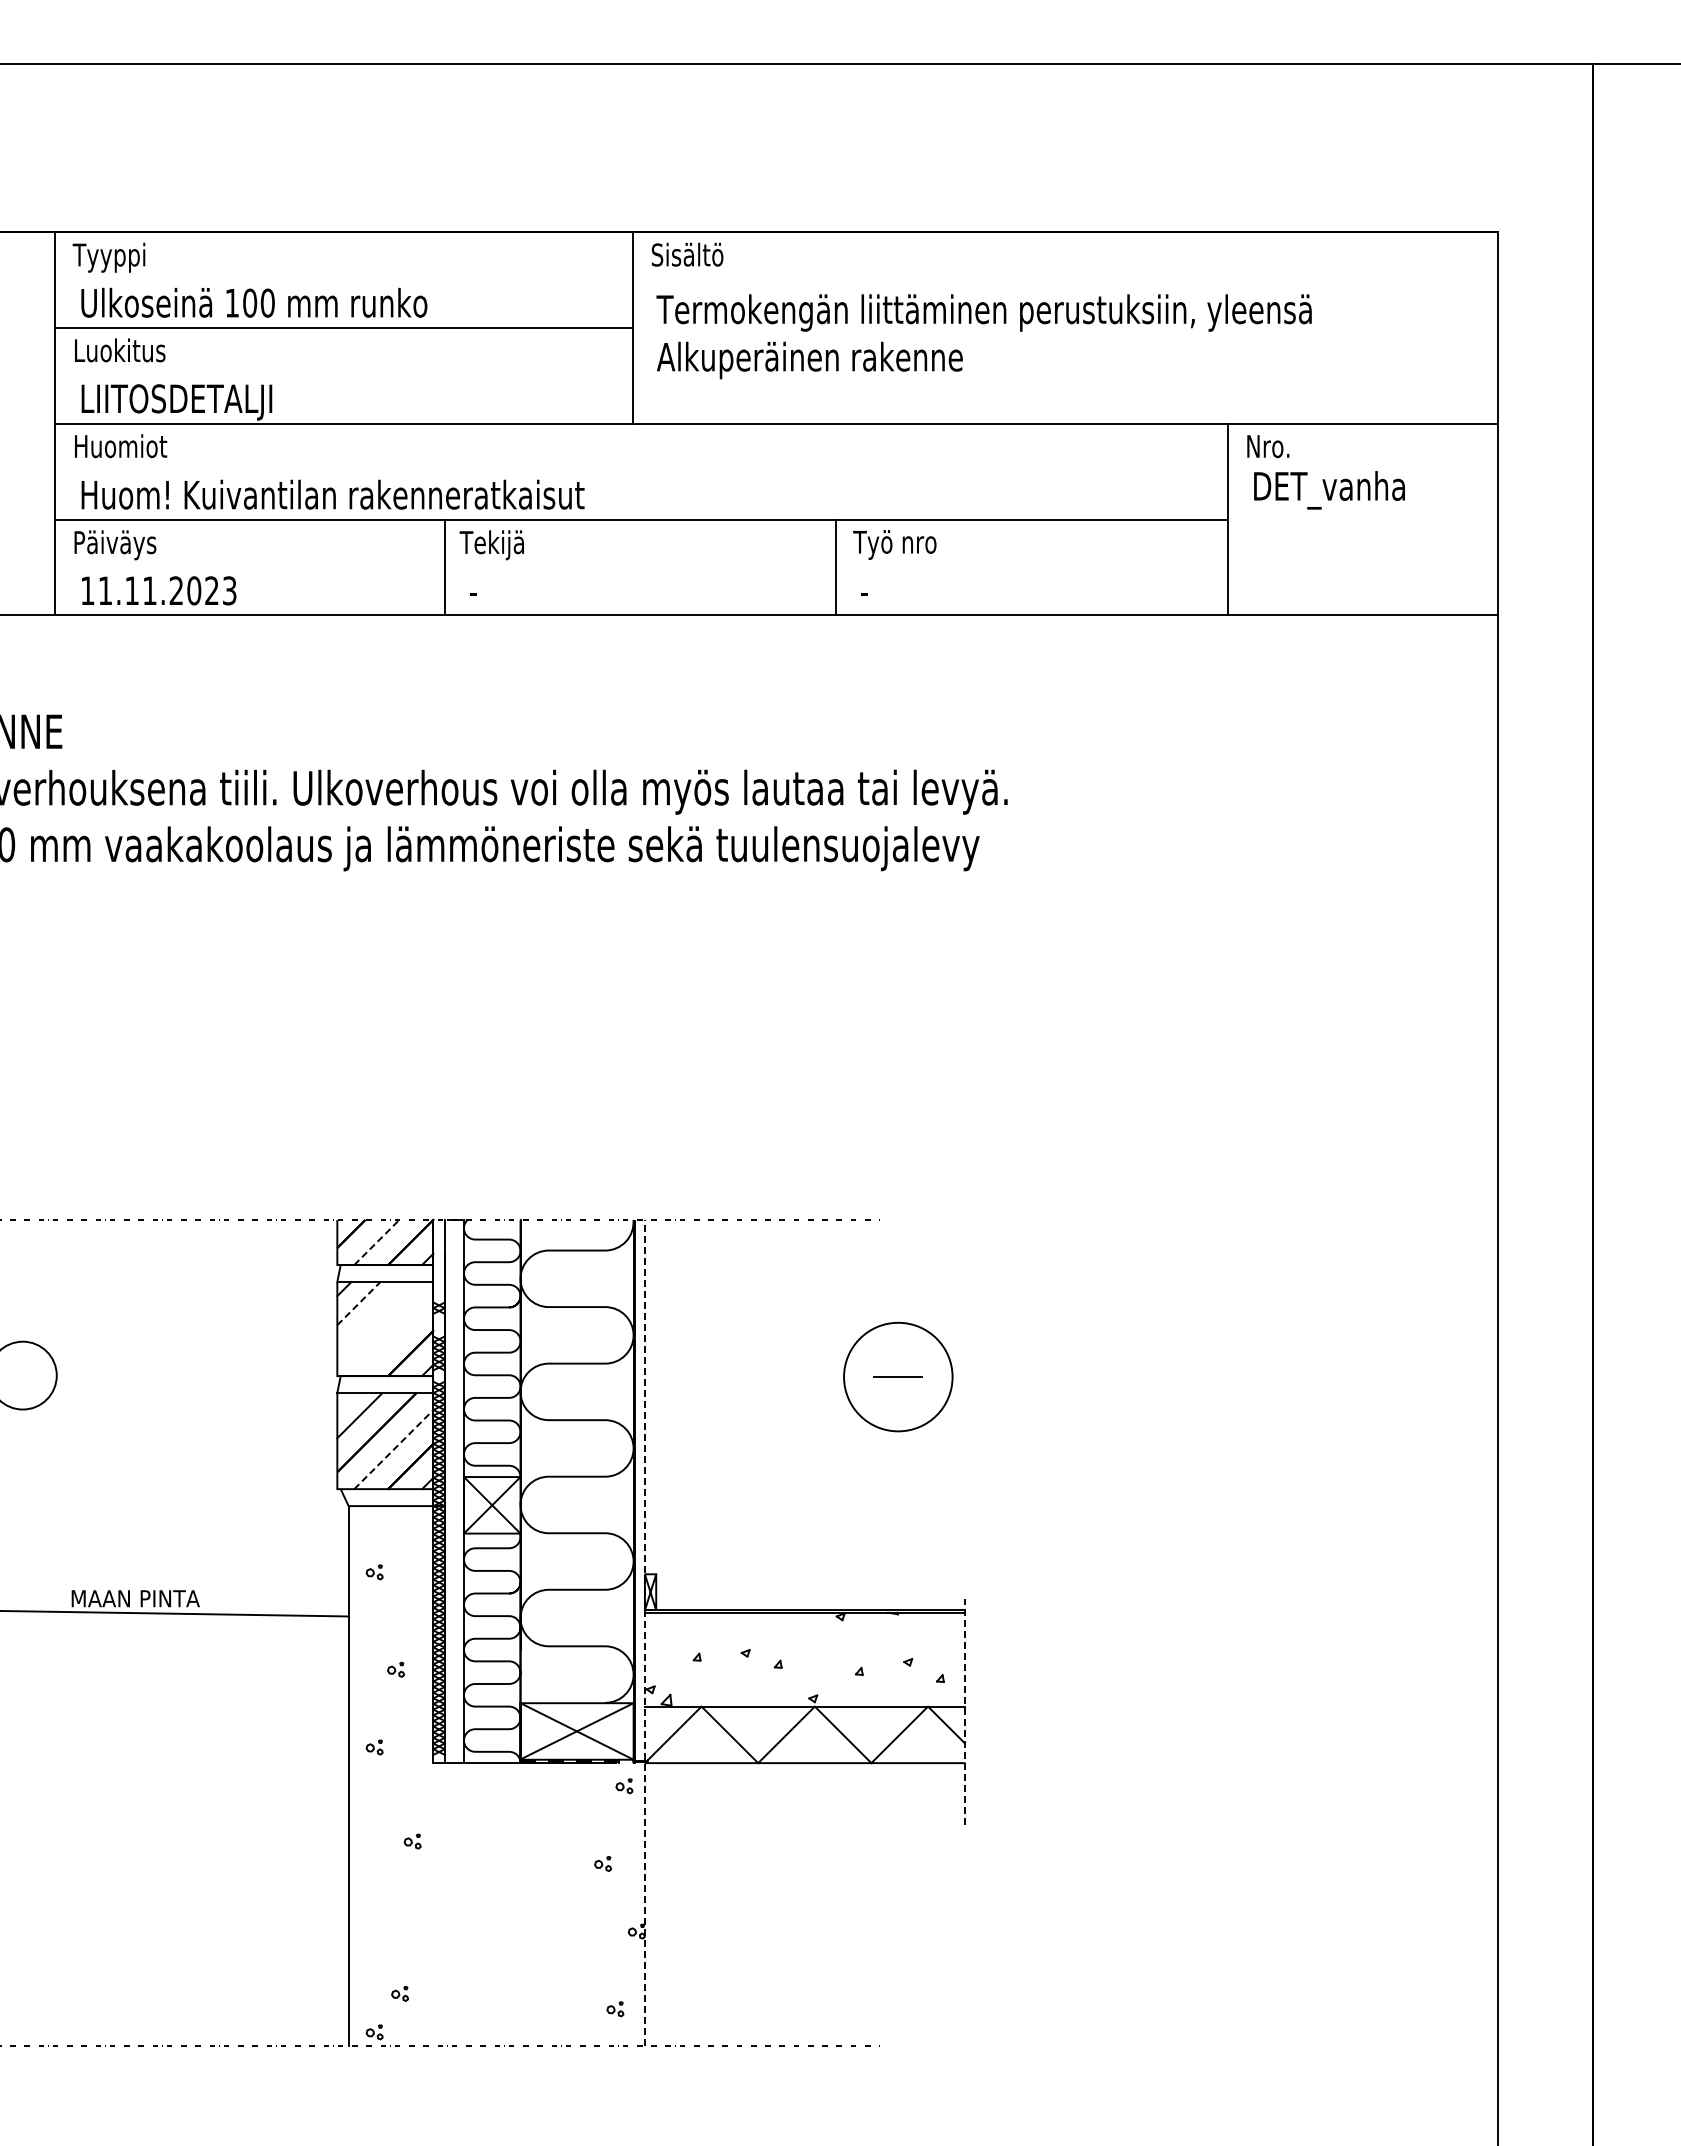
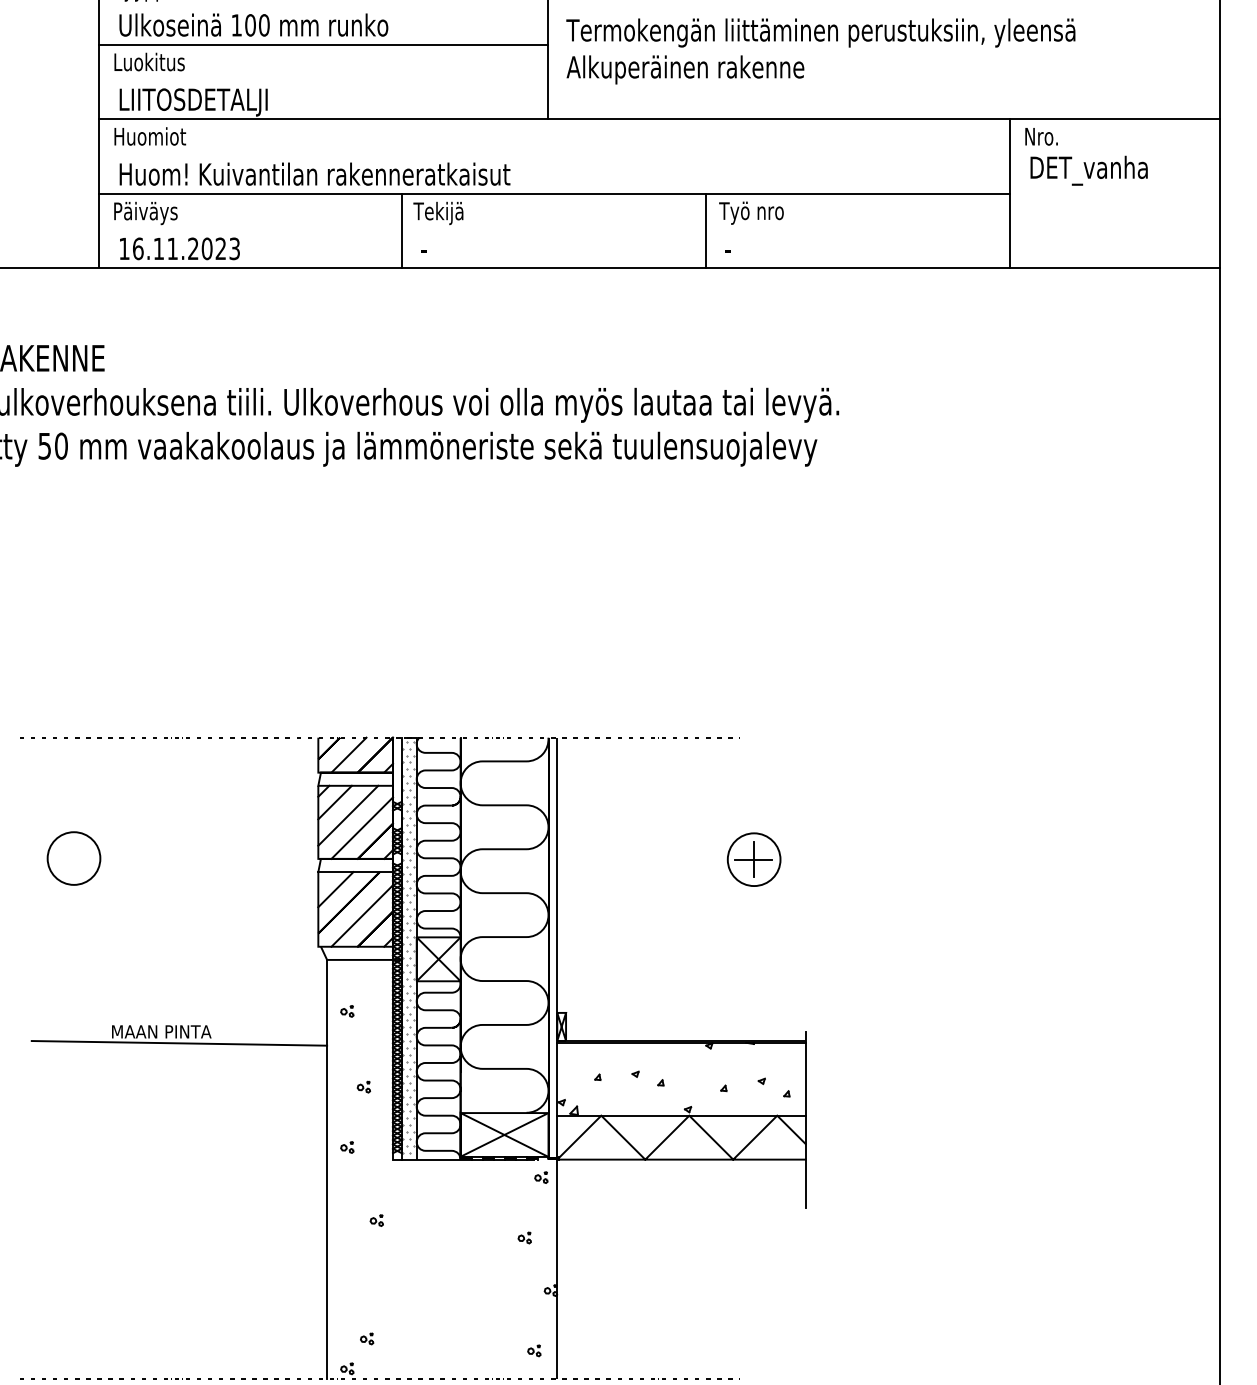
text: (105, 590) -> (138, 248), 11.11.2023 -> 16.11.2023
line: (376, 1242) -> (348, 755), dashed -> solid
line: (358, 1303) -> (334, 802), dashed -> solid
line: (375, 1320) -> (347, 815), added
line: (393, 1336) -> (361, 828), added
line: (898, 1376) -> (754, 859), added
circle: (898, 1377) -> (754, 860), size x0.62
line: (393, 1449) -> (361, 915), dashed -> solid
hatch: (453, 1489) -> (408, 947), added
line: (644, 1633) -> (556, 1058), dashed -> solid
line: (965, 1711) -> (806, 1119), dashed -> solid

